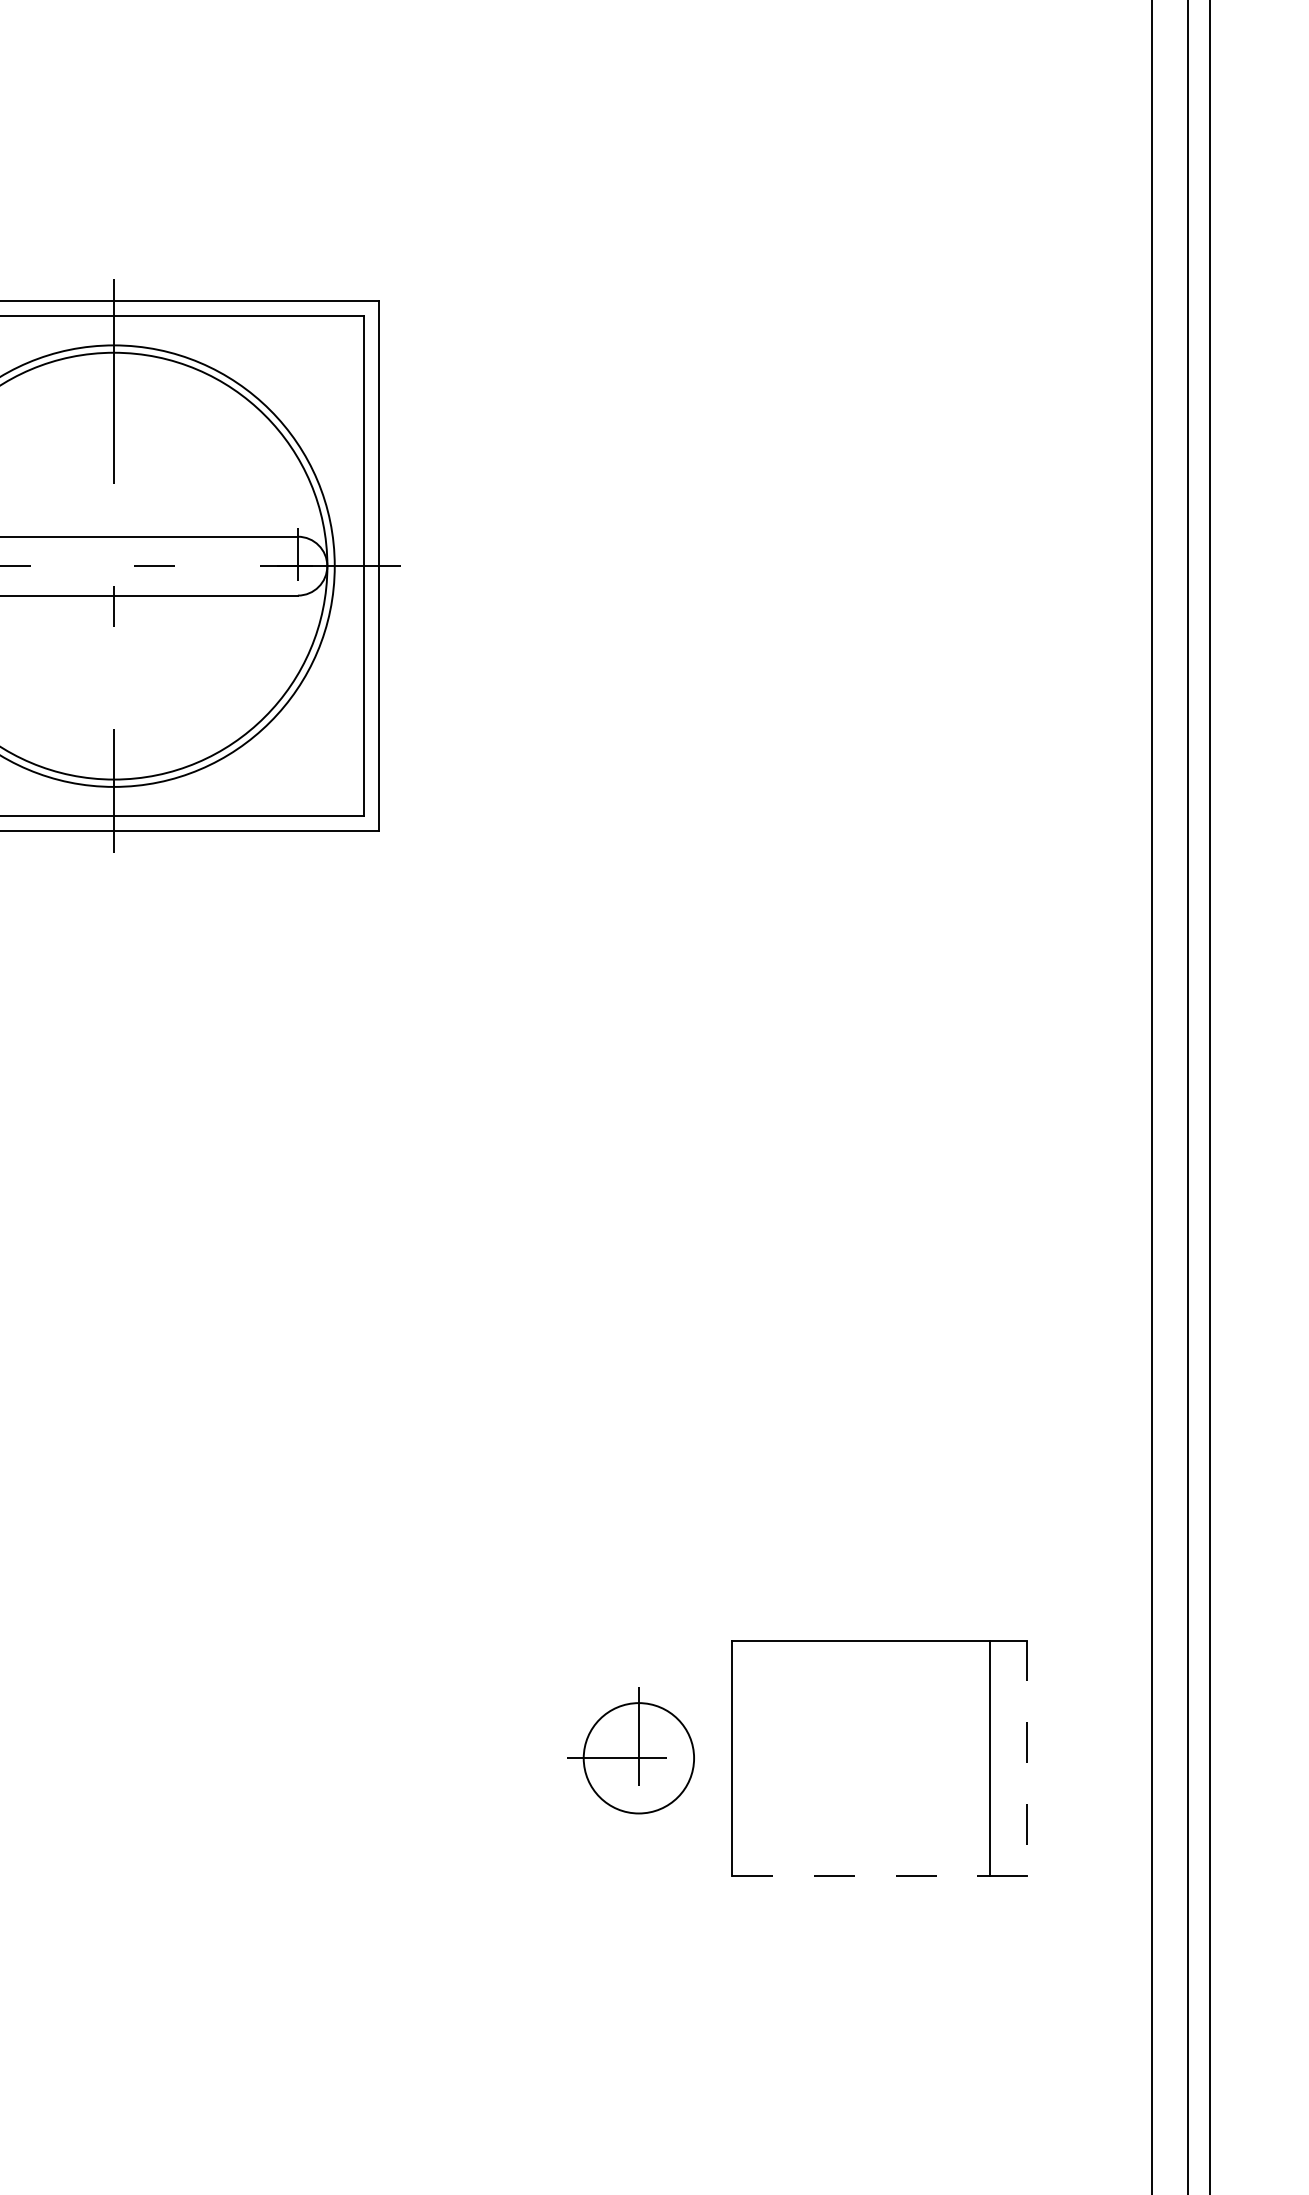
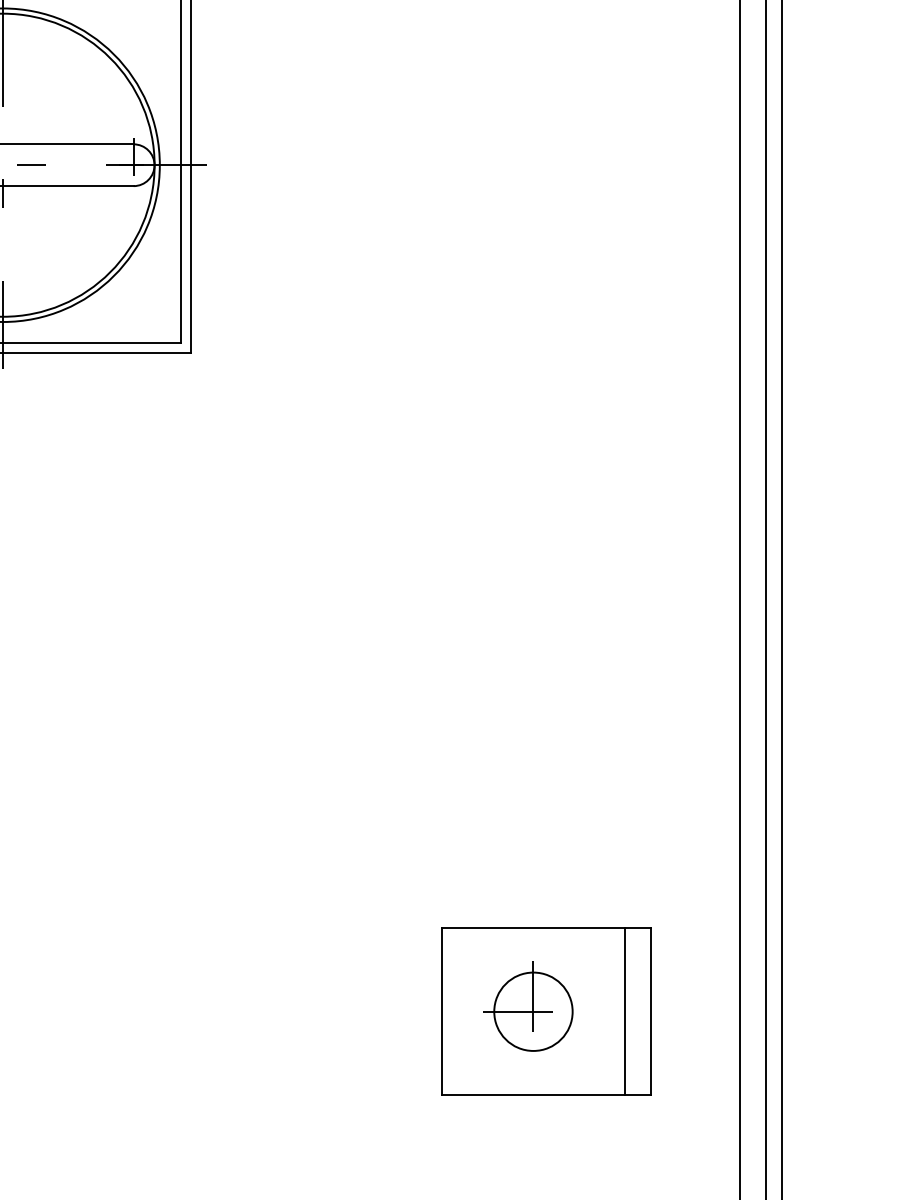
part: (630, 1750) -> (527, 1006), moved
line: (1026, 1758) -> (651, 1011), dashed -> solid
line: (860, 1876) -> (533, 1095), dashed -> solid

